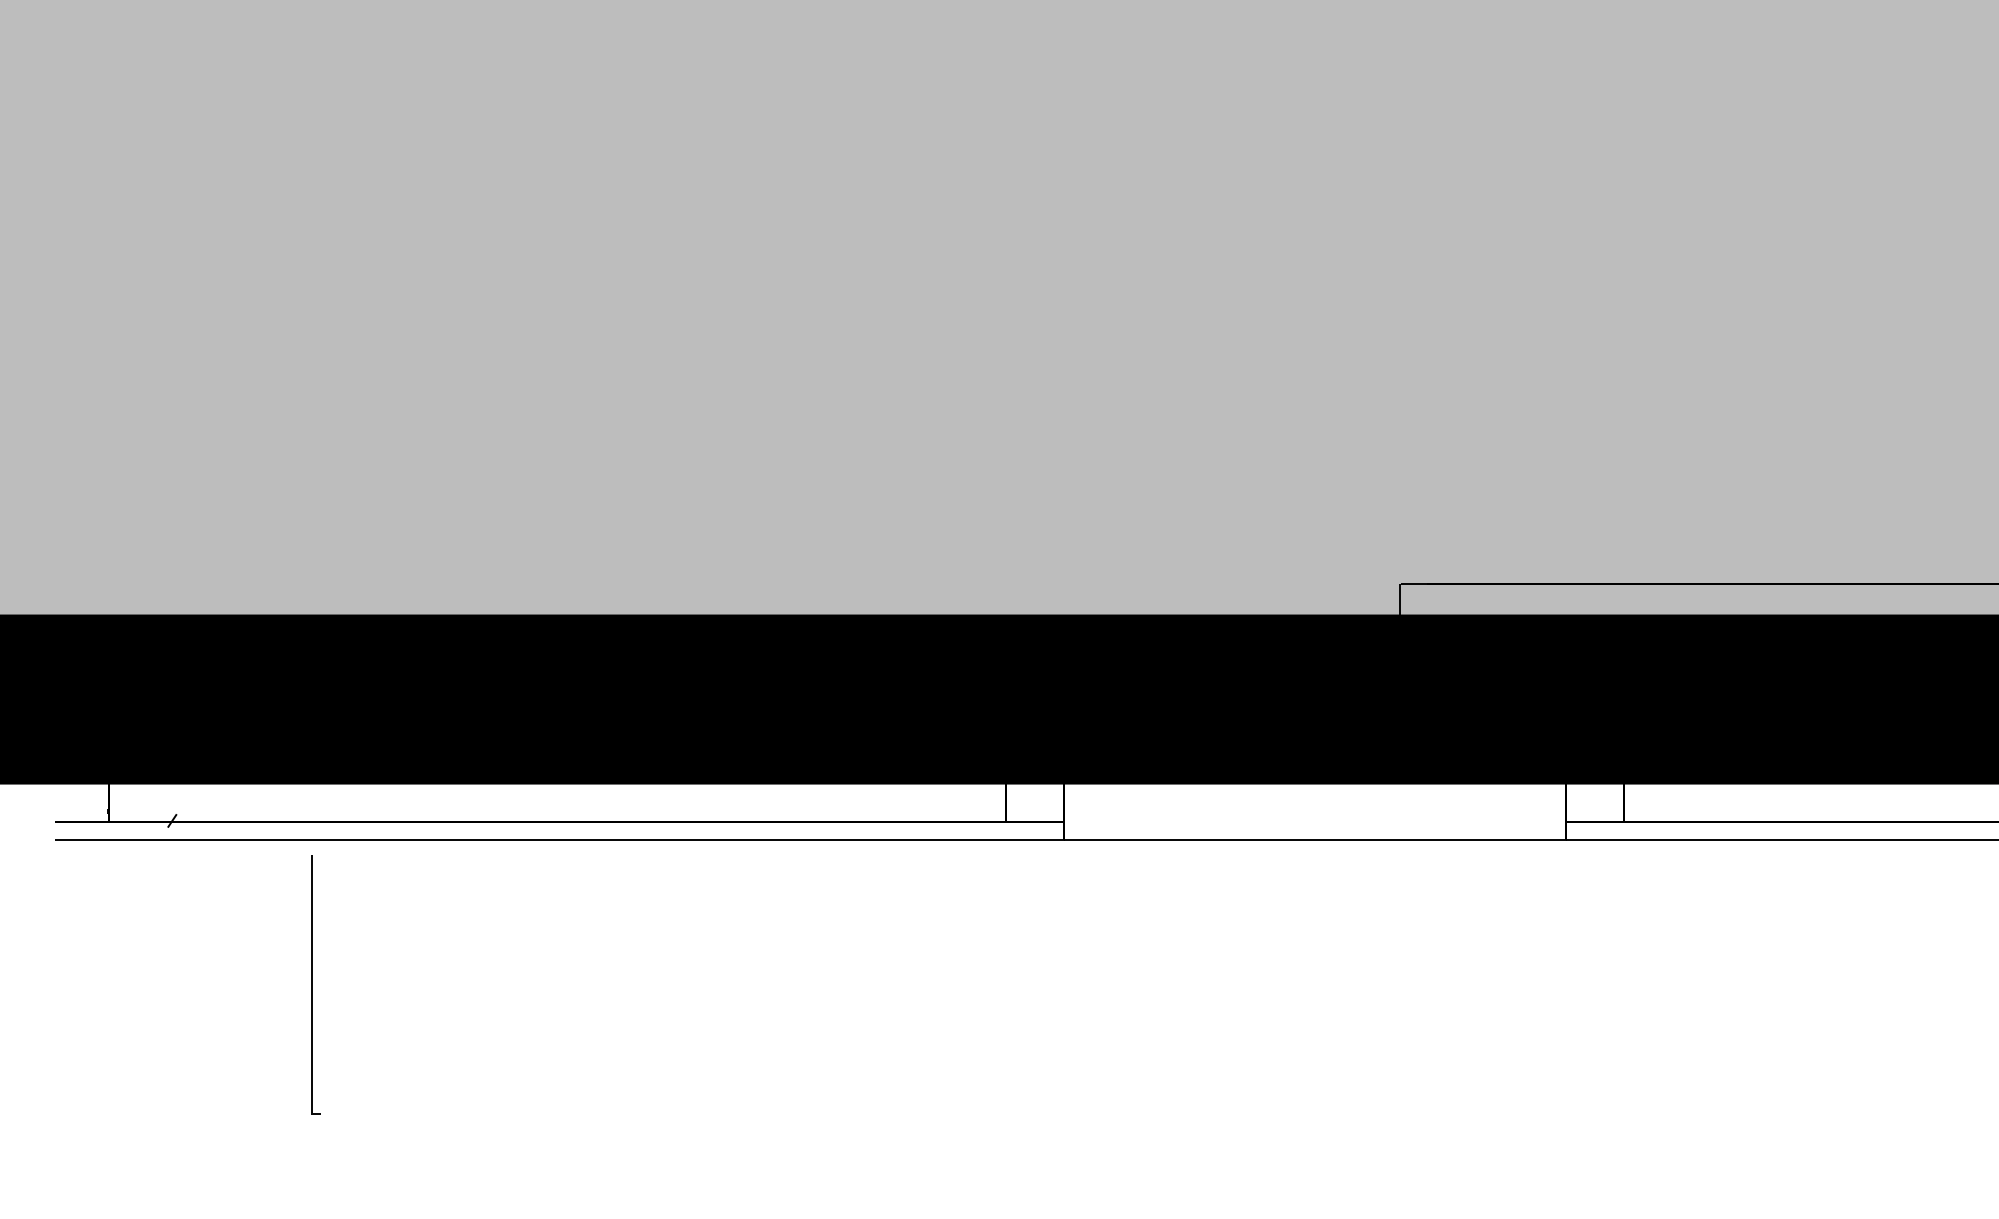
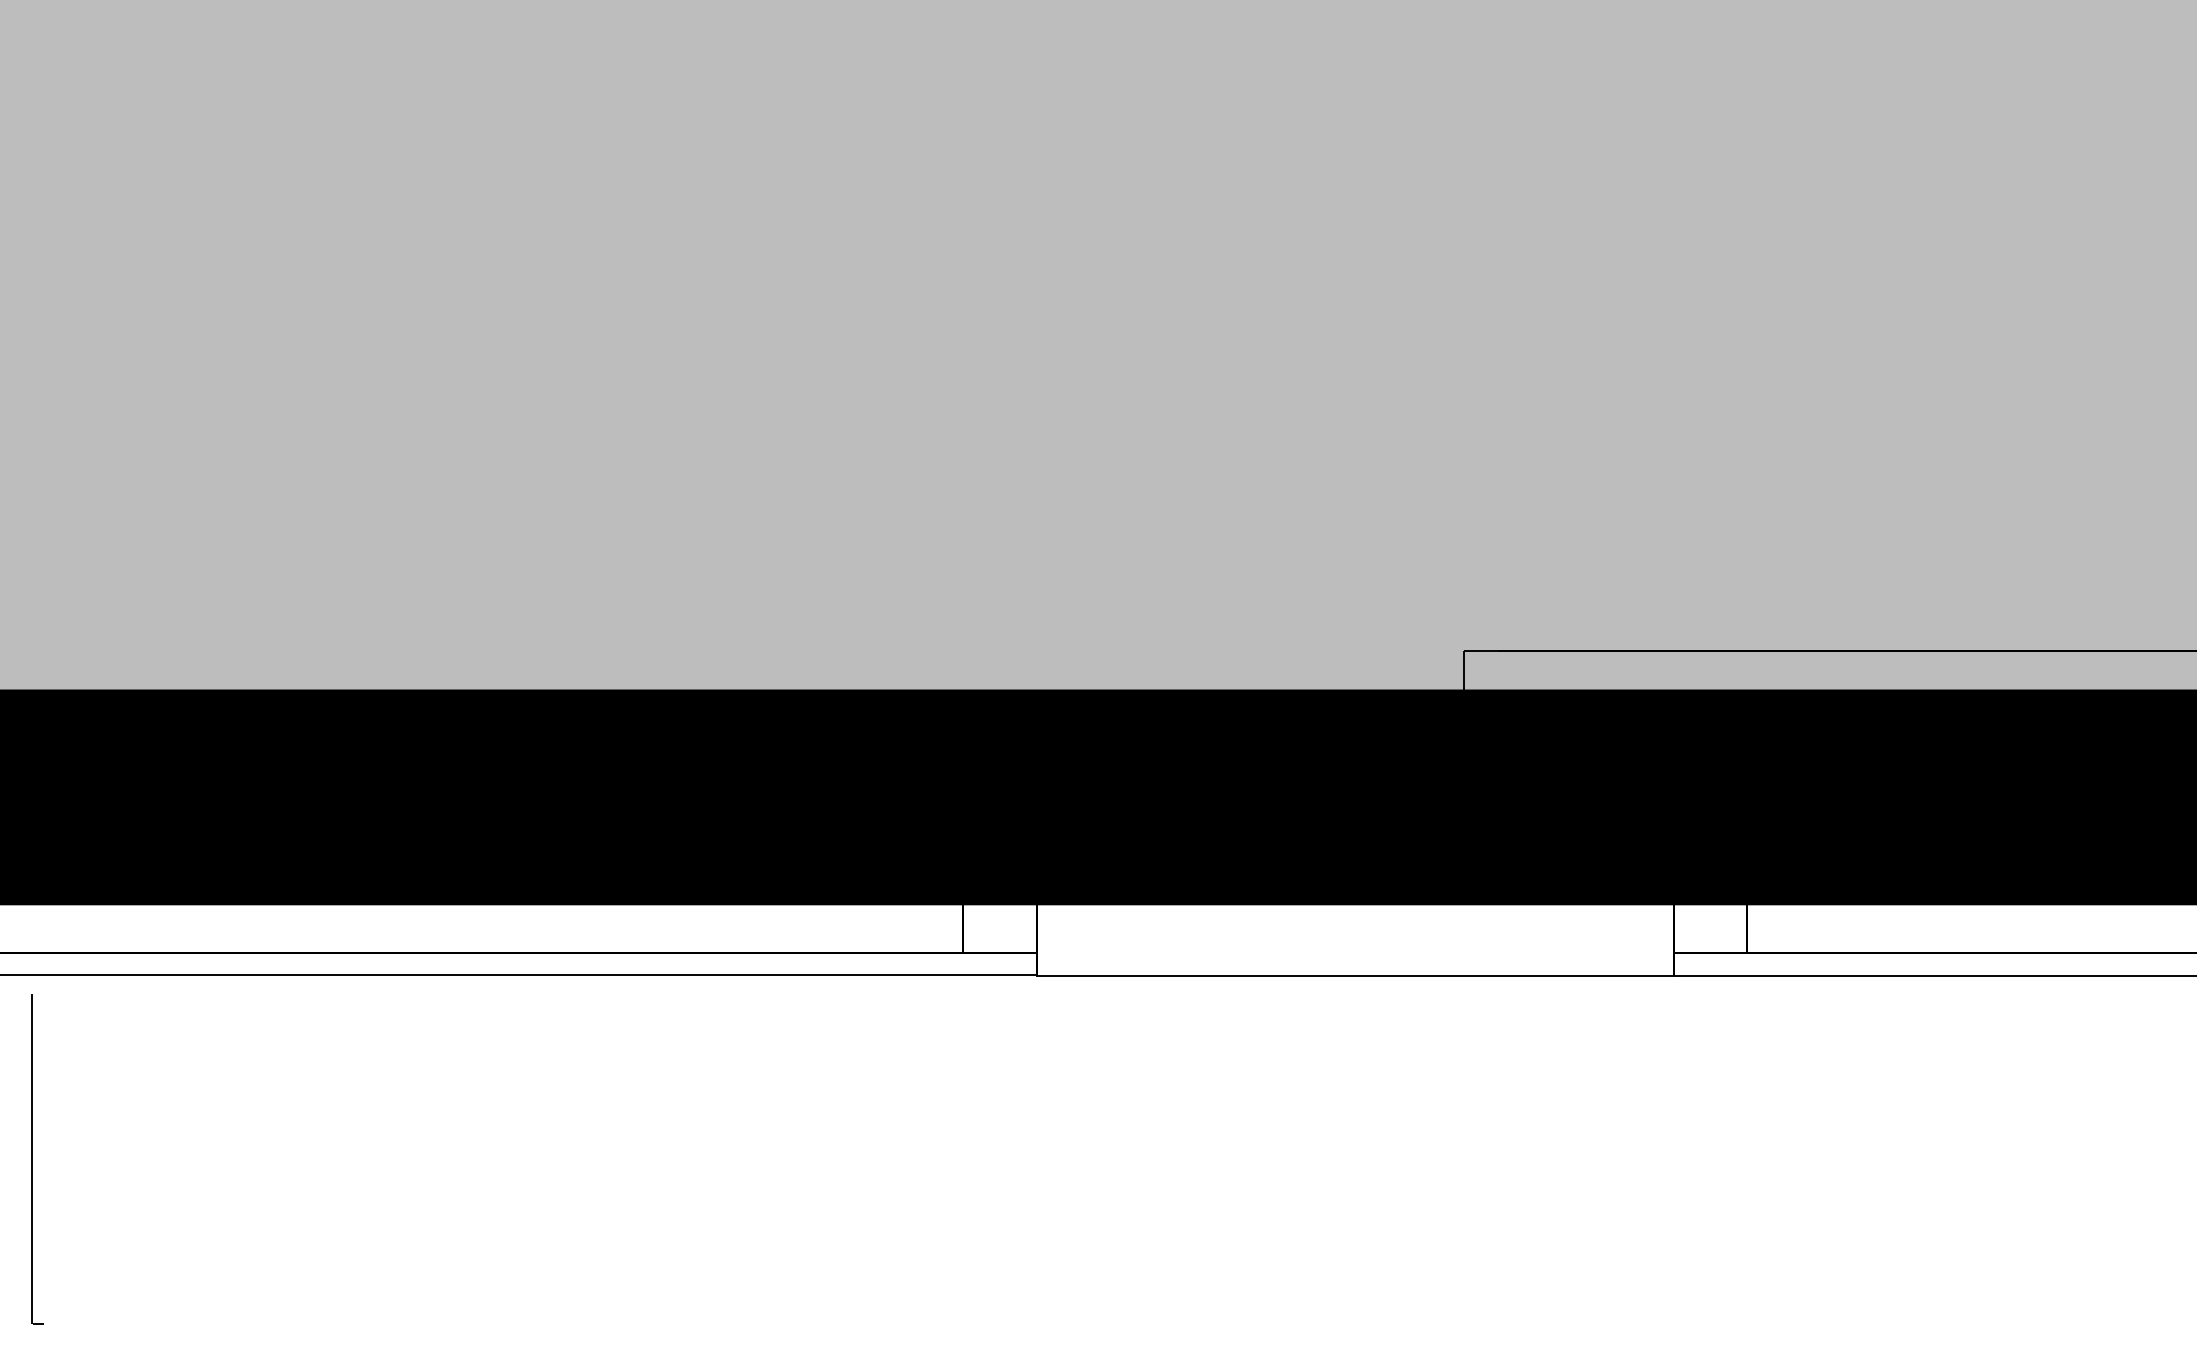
part: (315, 984) -> (36, 1159), moved

